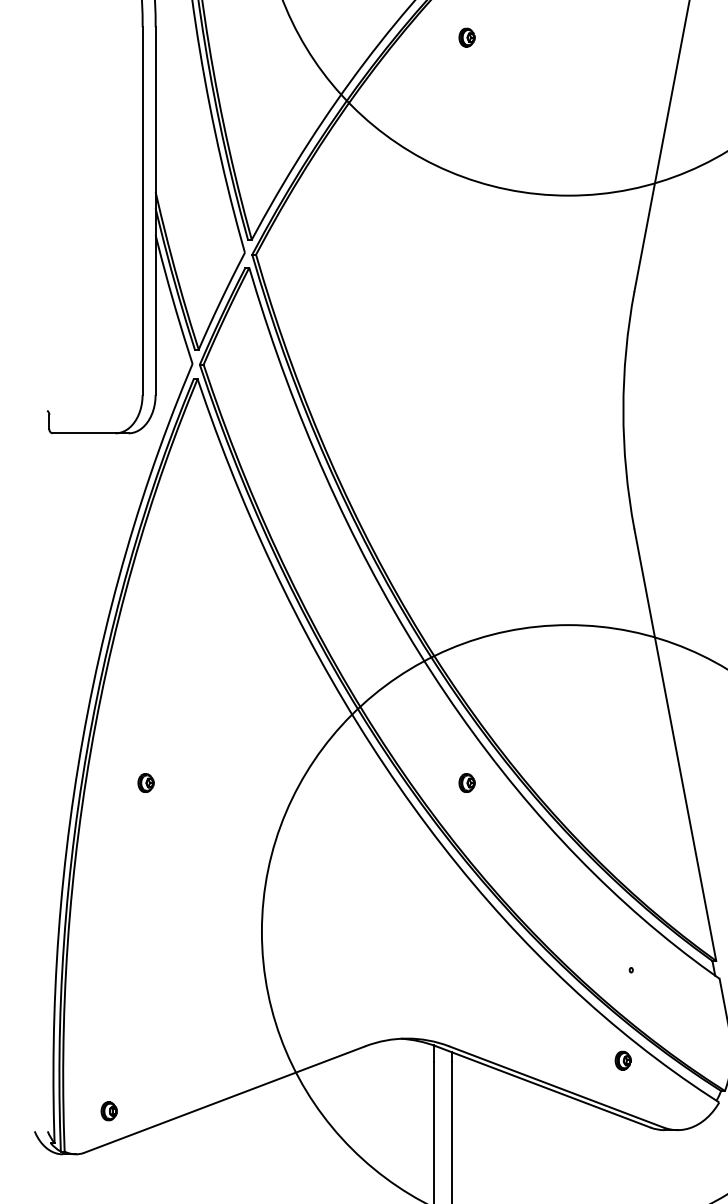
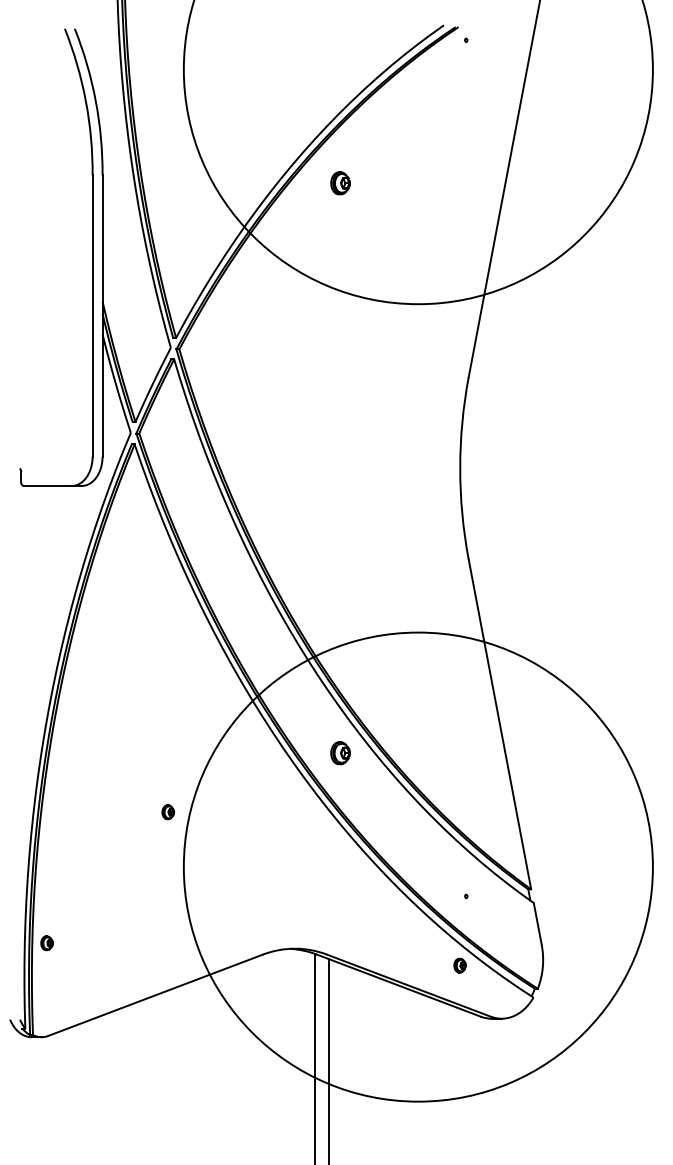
part: (466, 37) -> (340, 183), size x1.6
part: (146, 783) -> (168, 812), moved
part: (466, 783) -> (340, 753), size x1.6
part: (108, 1111) -> (46, 943), moved

